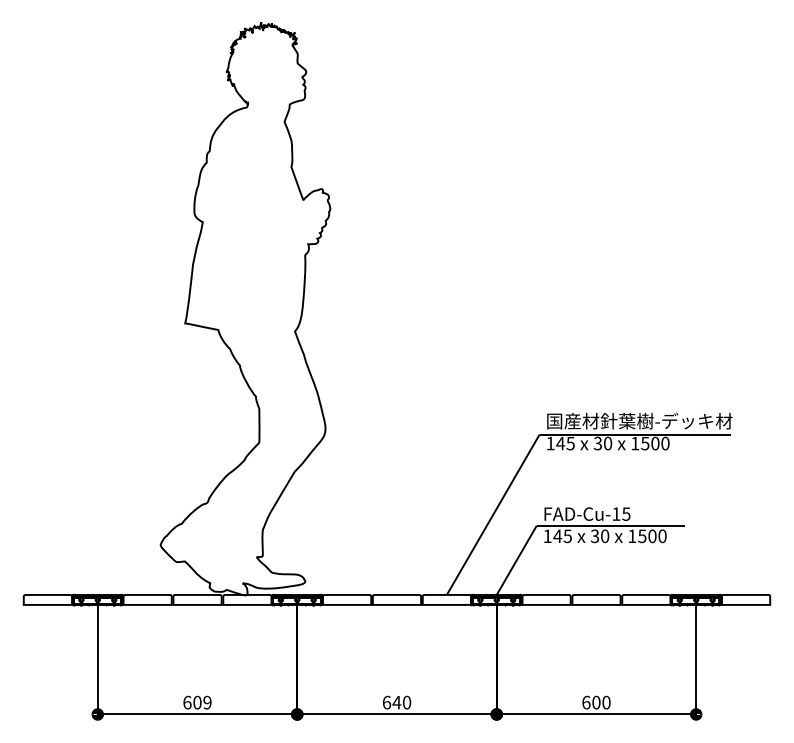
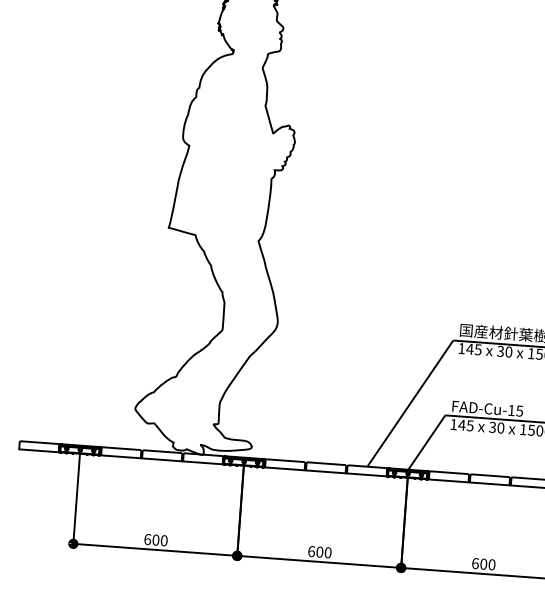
text: (207, 702) -> (164, 540), 609 -> 600
text: (396, 702) -> (319, 552), 640 -> 600

